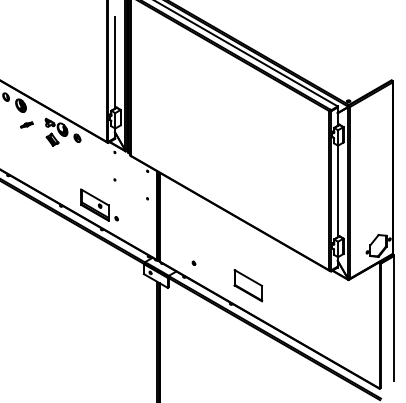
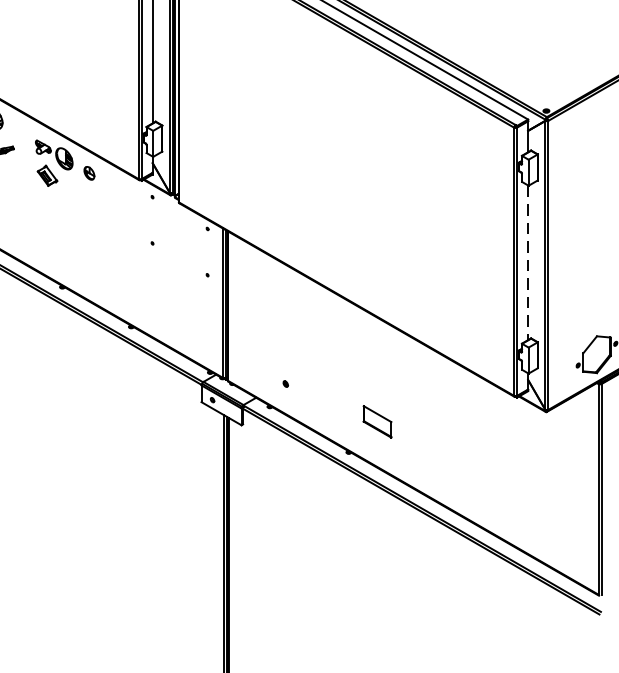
line: (337, 191) -> (527, 262), solid -> dashed
part: (99, 204) -> (126, 284), removed
part: (248, 285) -> (377, 421), size x0.6

